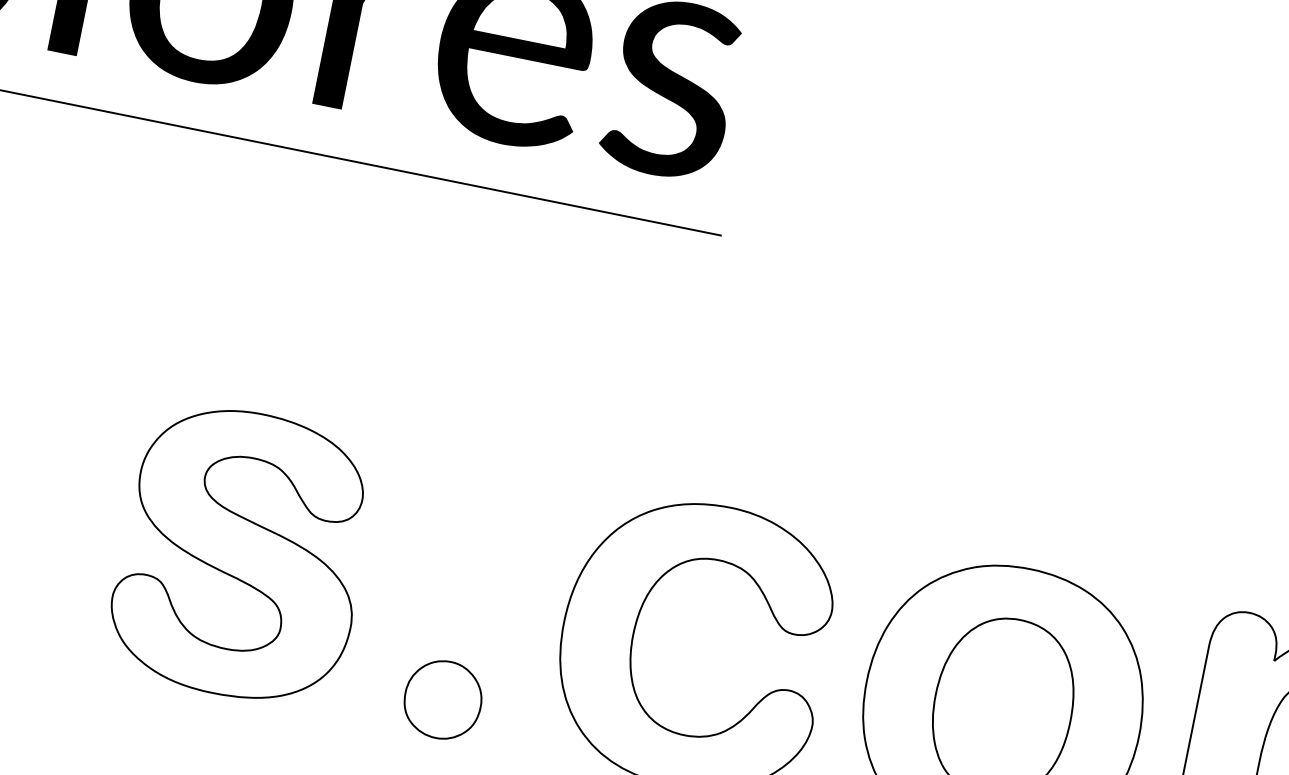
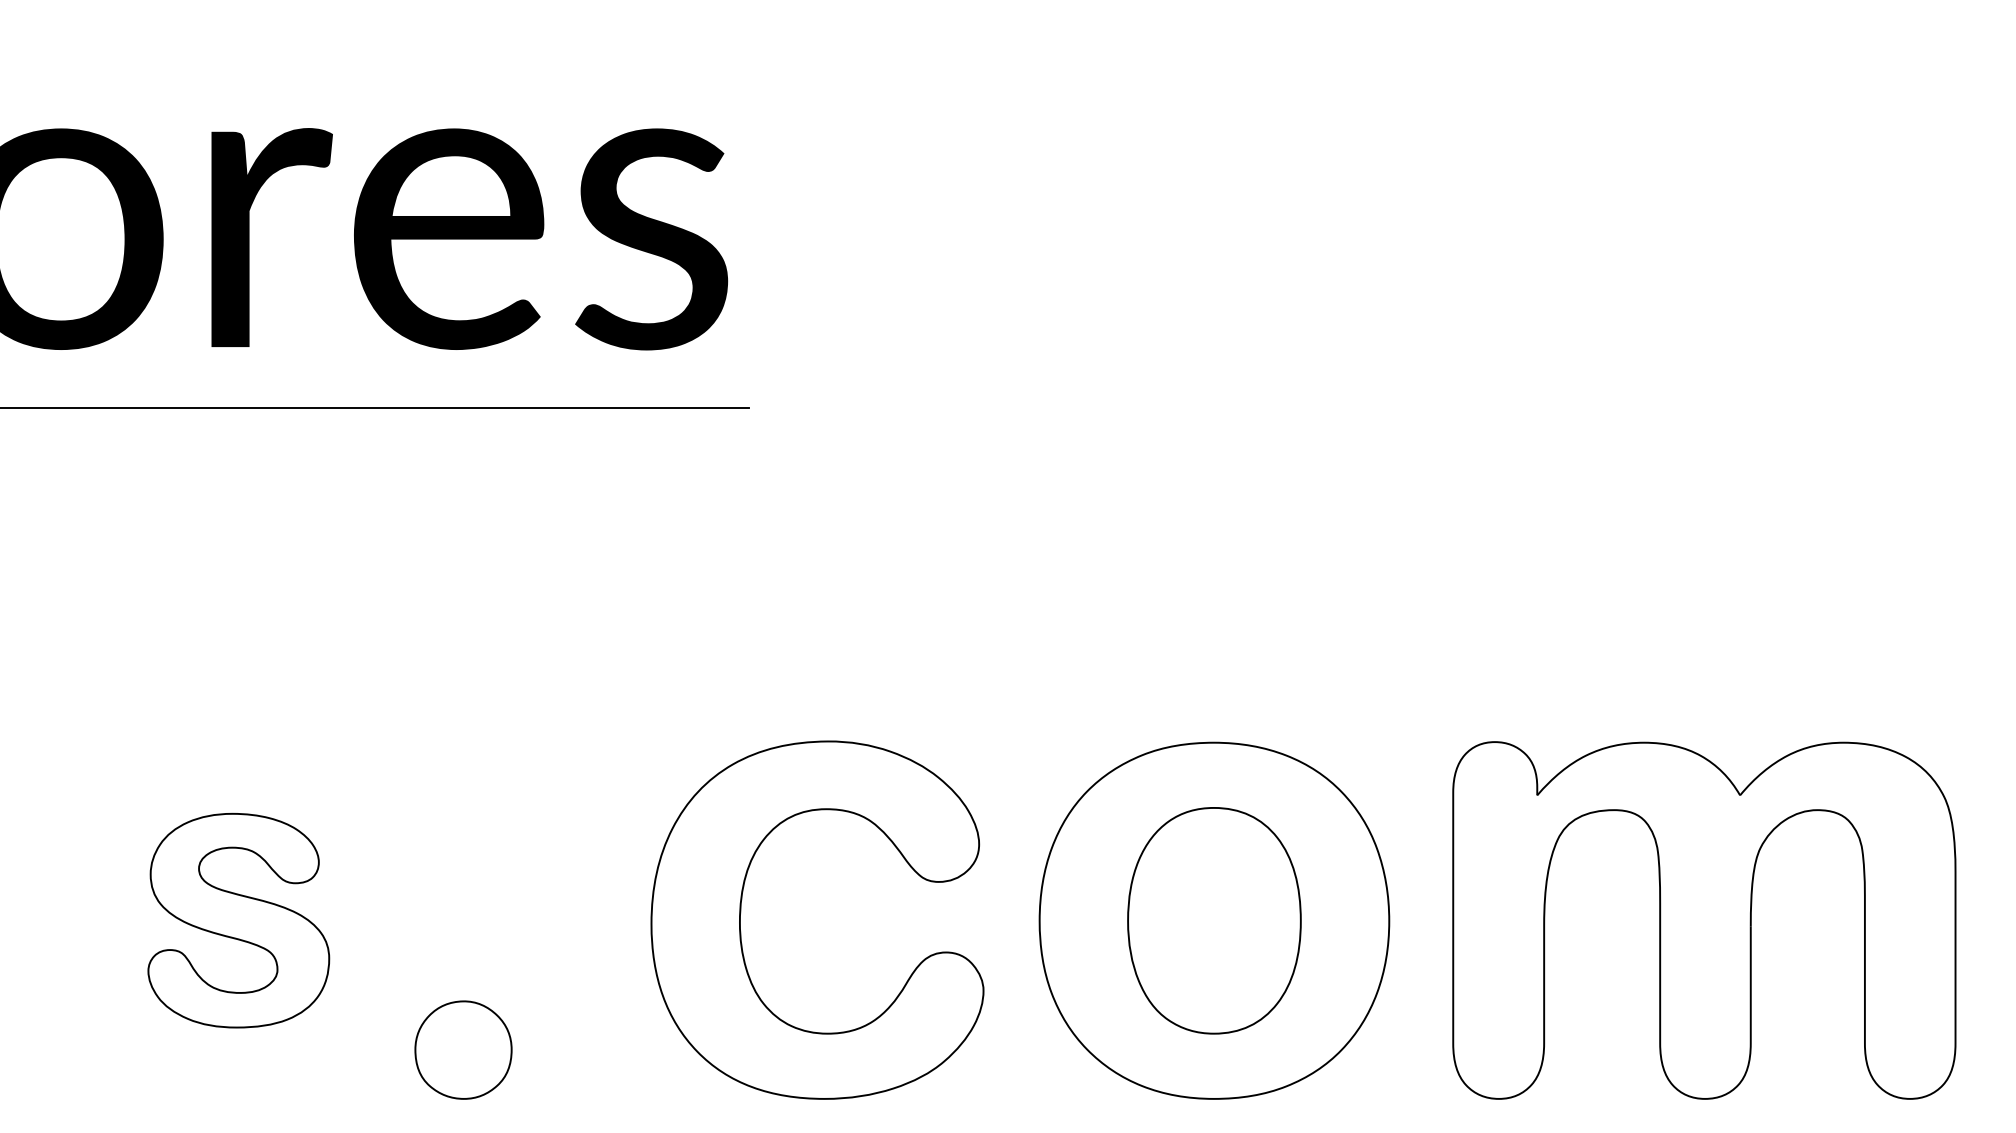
part: (243, 554) -> (238, 920), size x0.6
part: (443, 699) -> (463, 1049), moved

